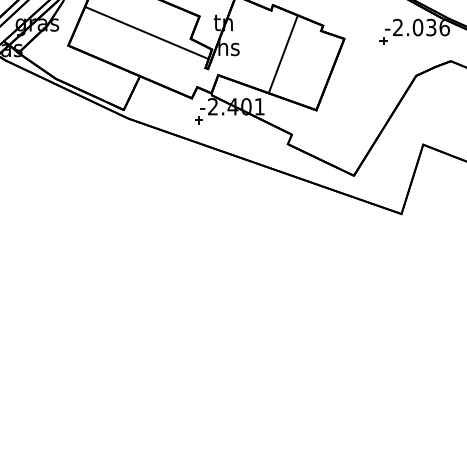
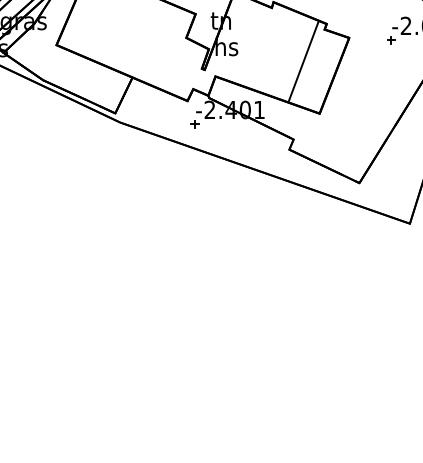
line: (146, 32) -> (139, 31), removed
line: (283, 53) -> (303, 60), moved

